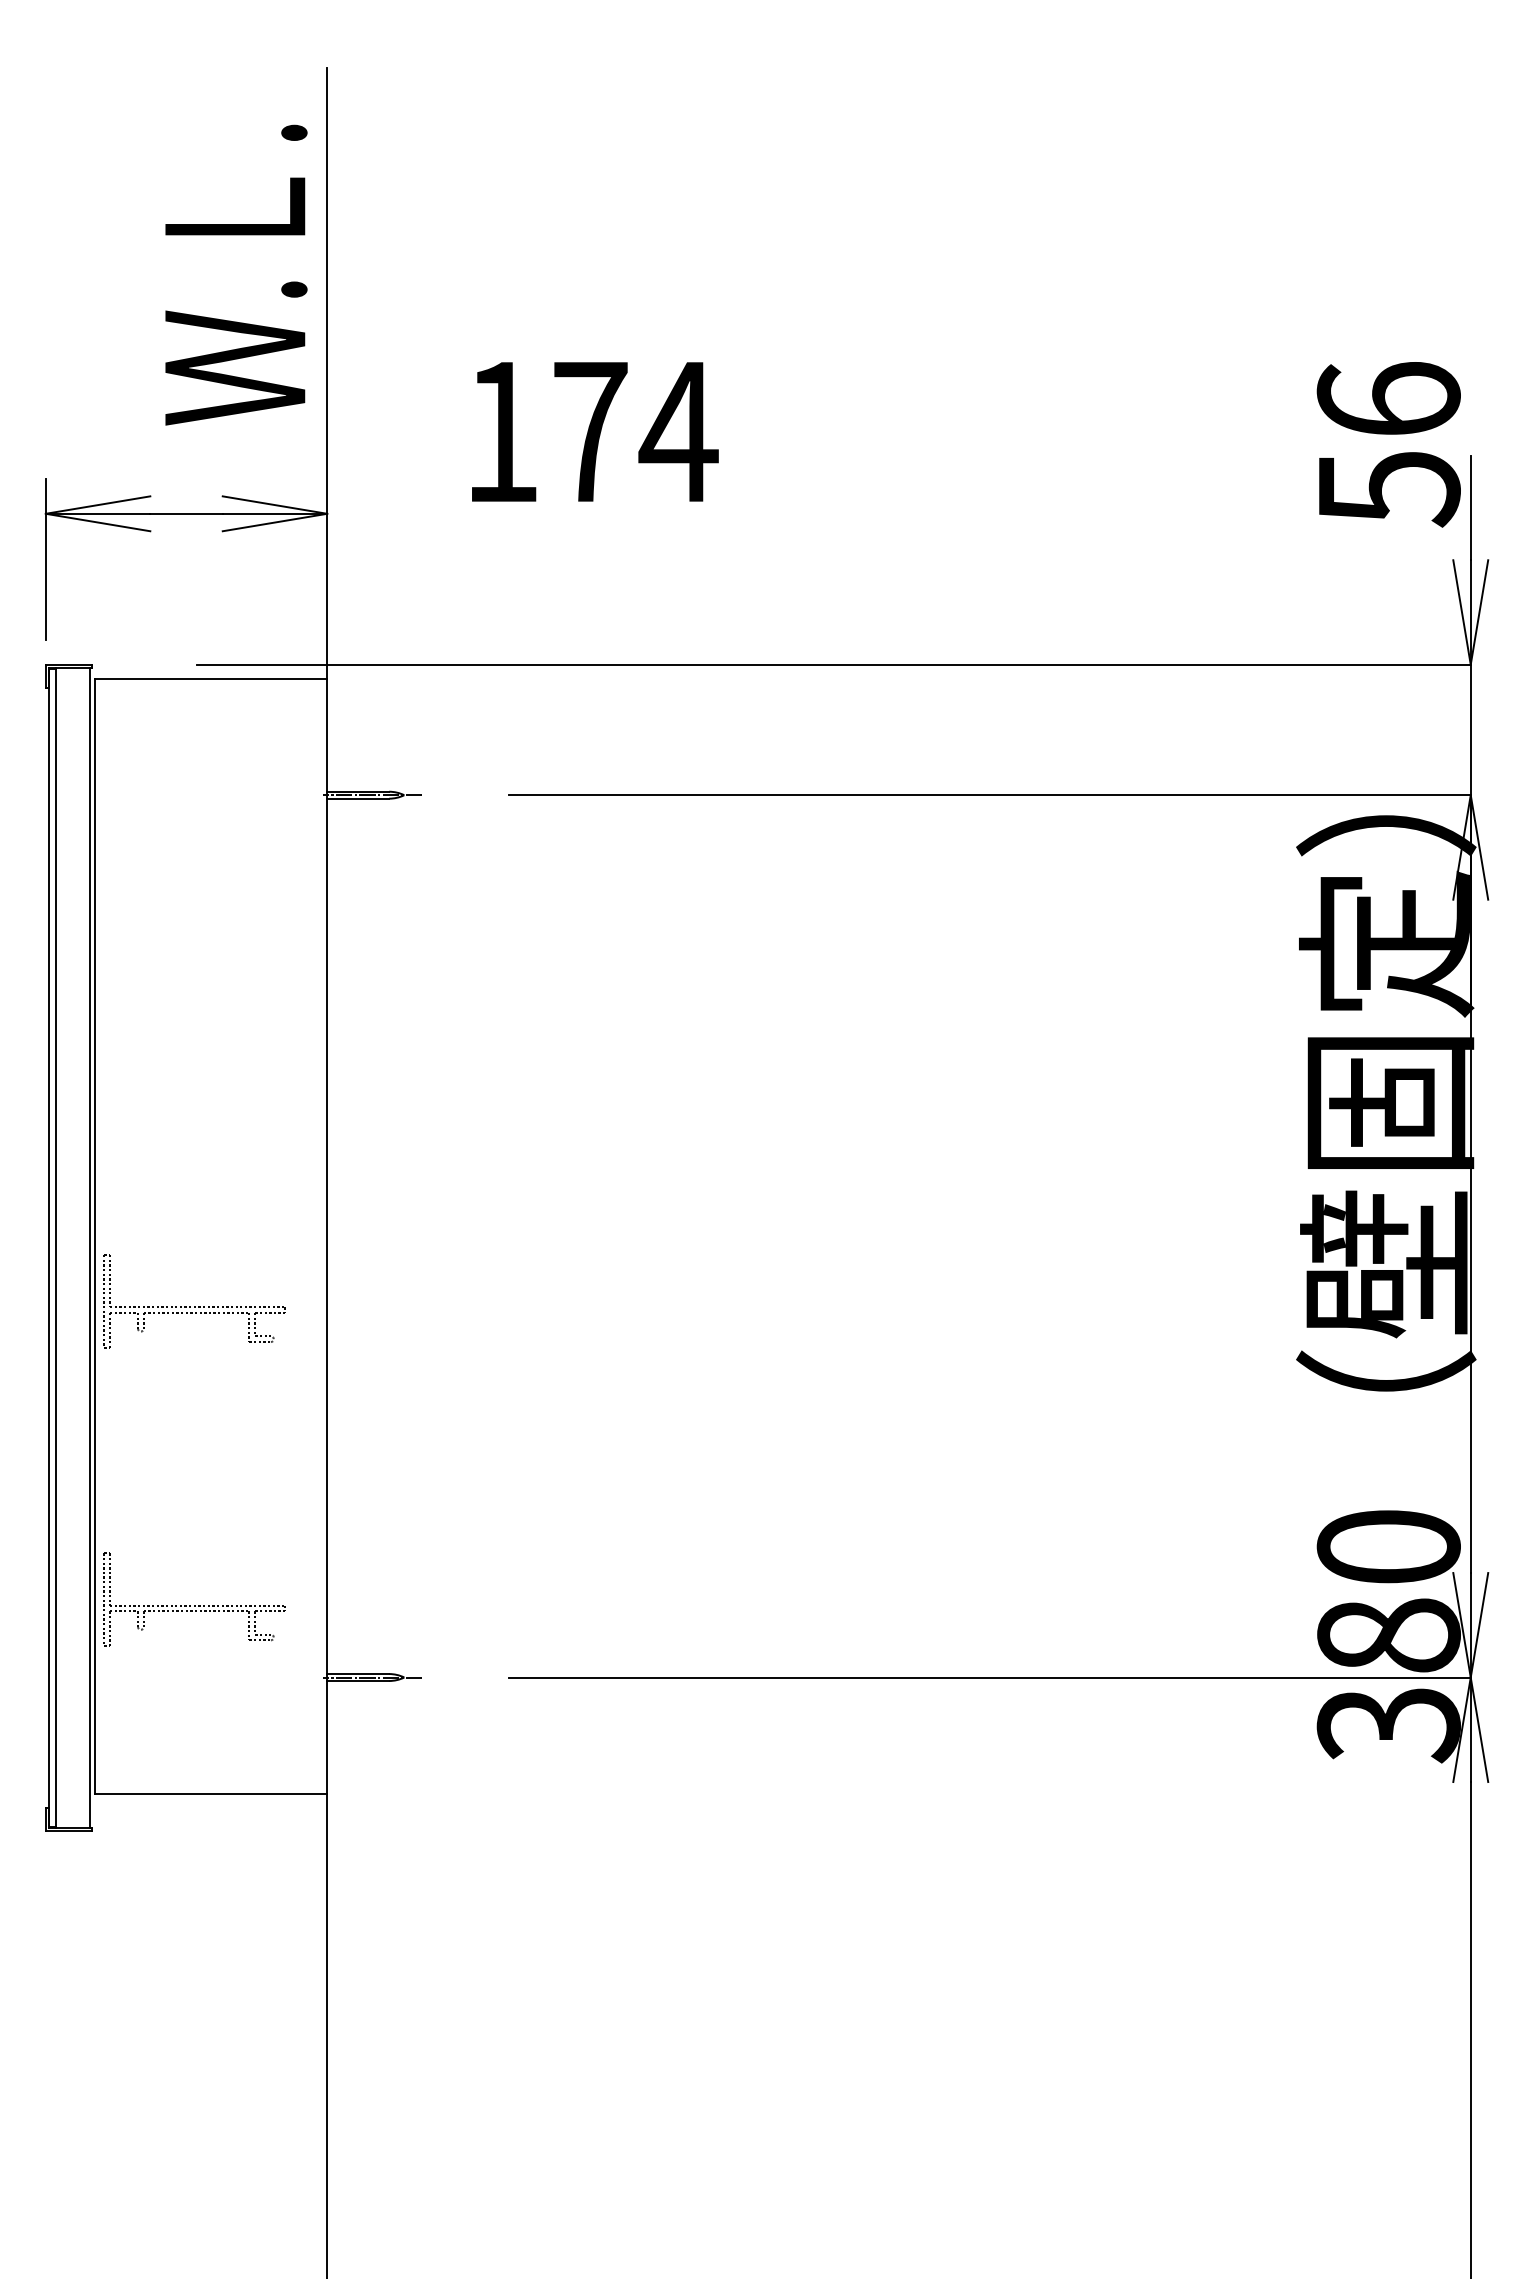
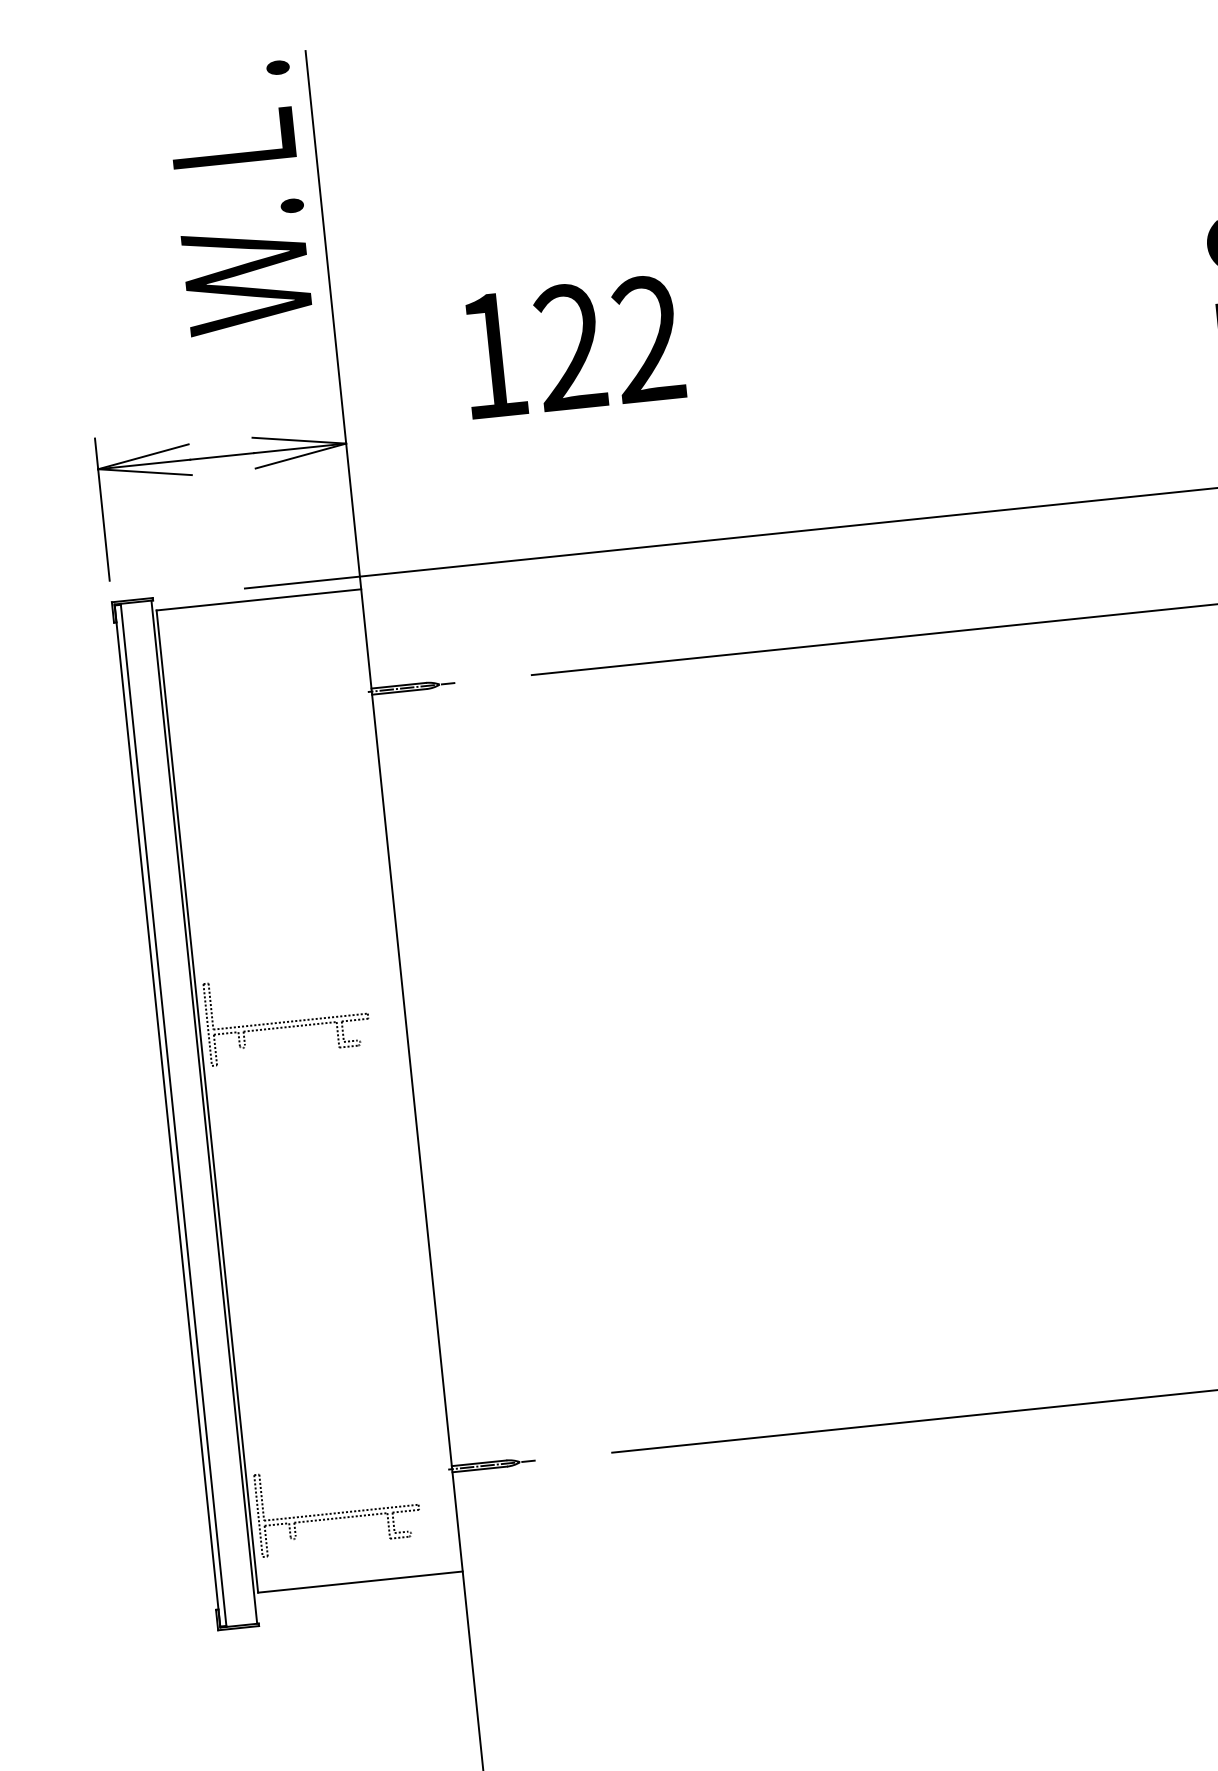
text: (236, 274) -> (239, 197), moved
text: (635, 430) -> (610, 342), 174 -> 122
part: (194, 1301) -> (287, 1016), moved
part: (194, 1599) -> (337, 1507), moved

